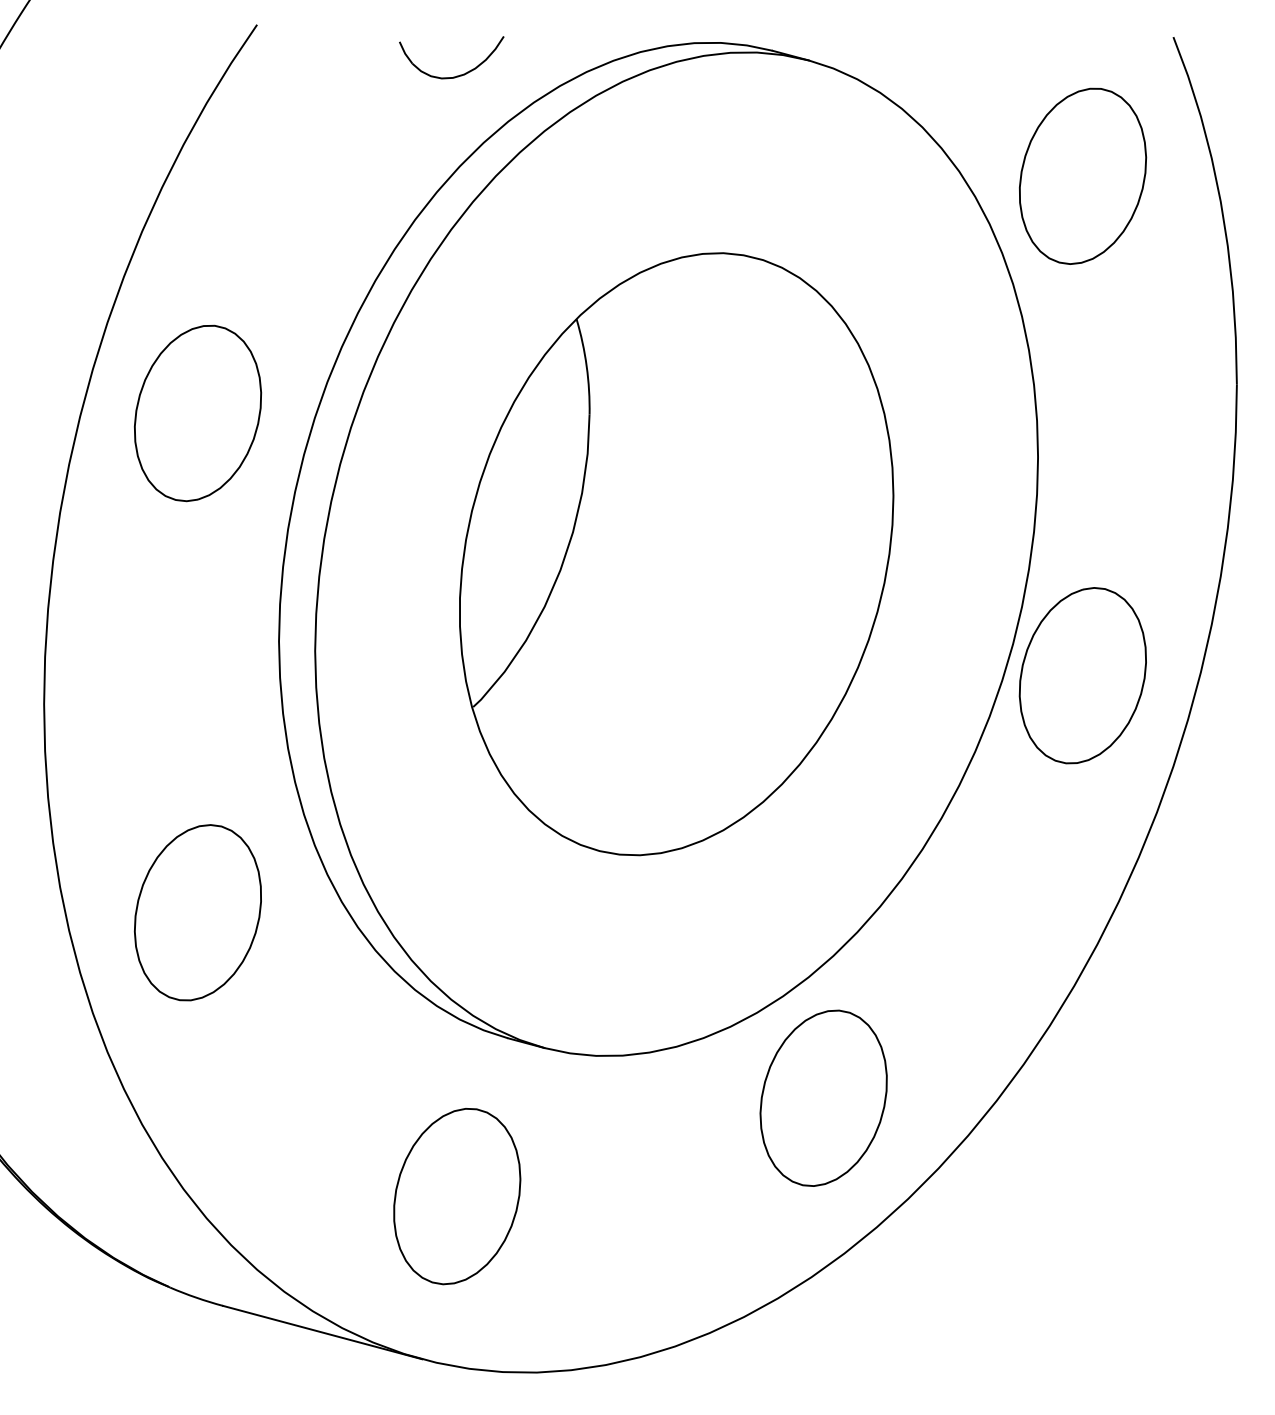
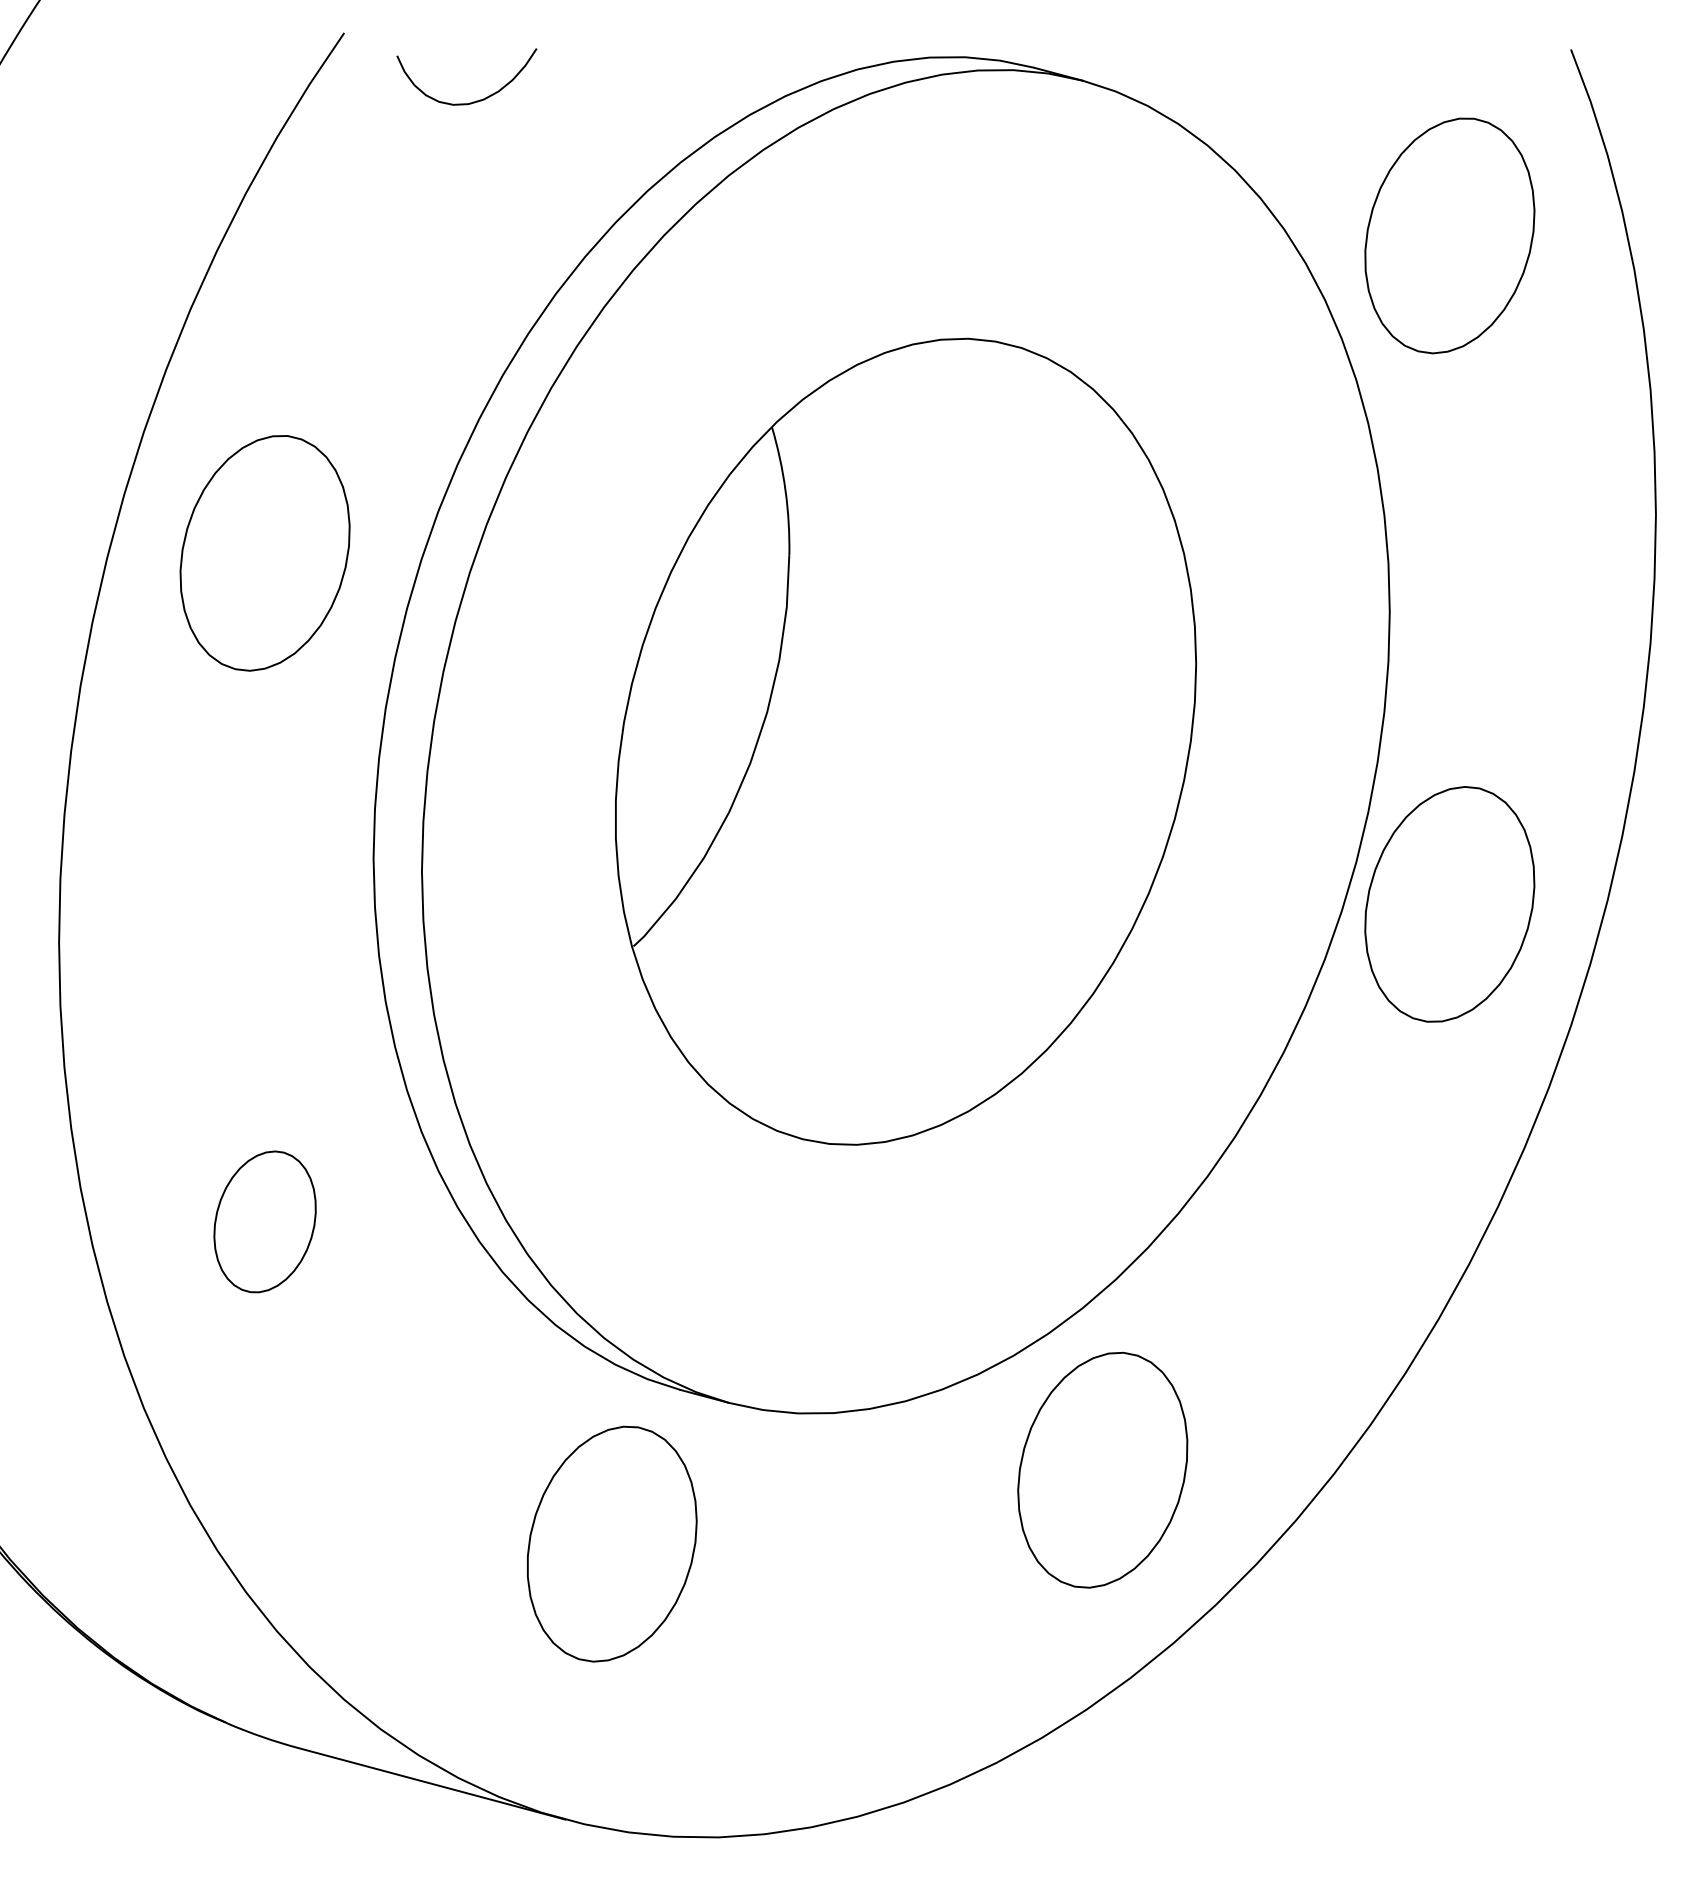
part: (456, 75) -> (473, 100), moved
part: (197, 912) -> (264, 1221), size x0.6
part: (457, 1196) -> (612, 1544), moved

